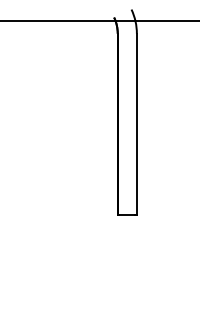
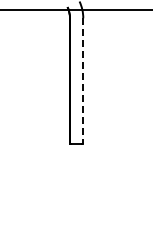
line: (137, 124) -> (83, 81), solid -> dashed

